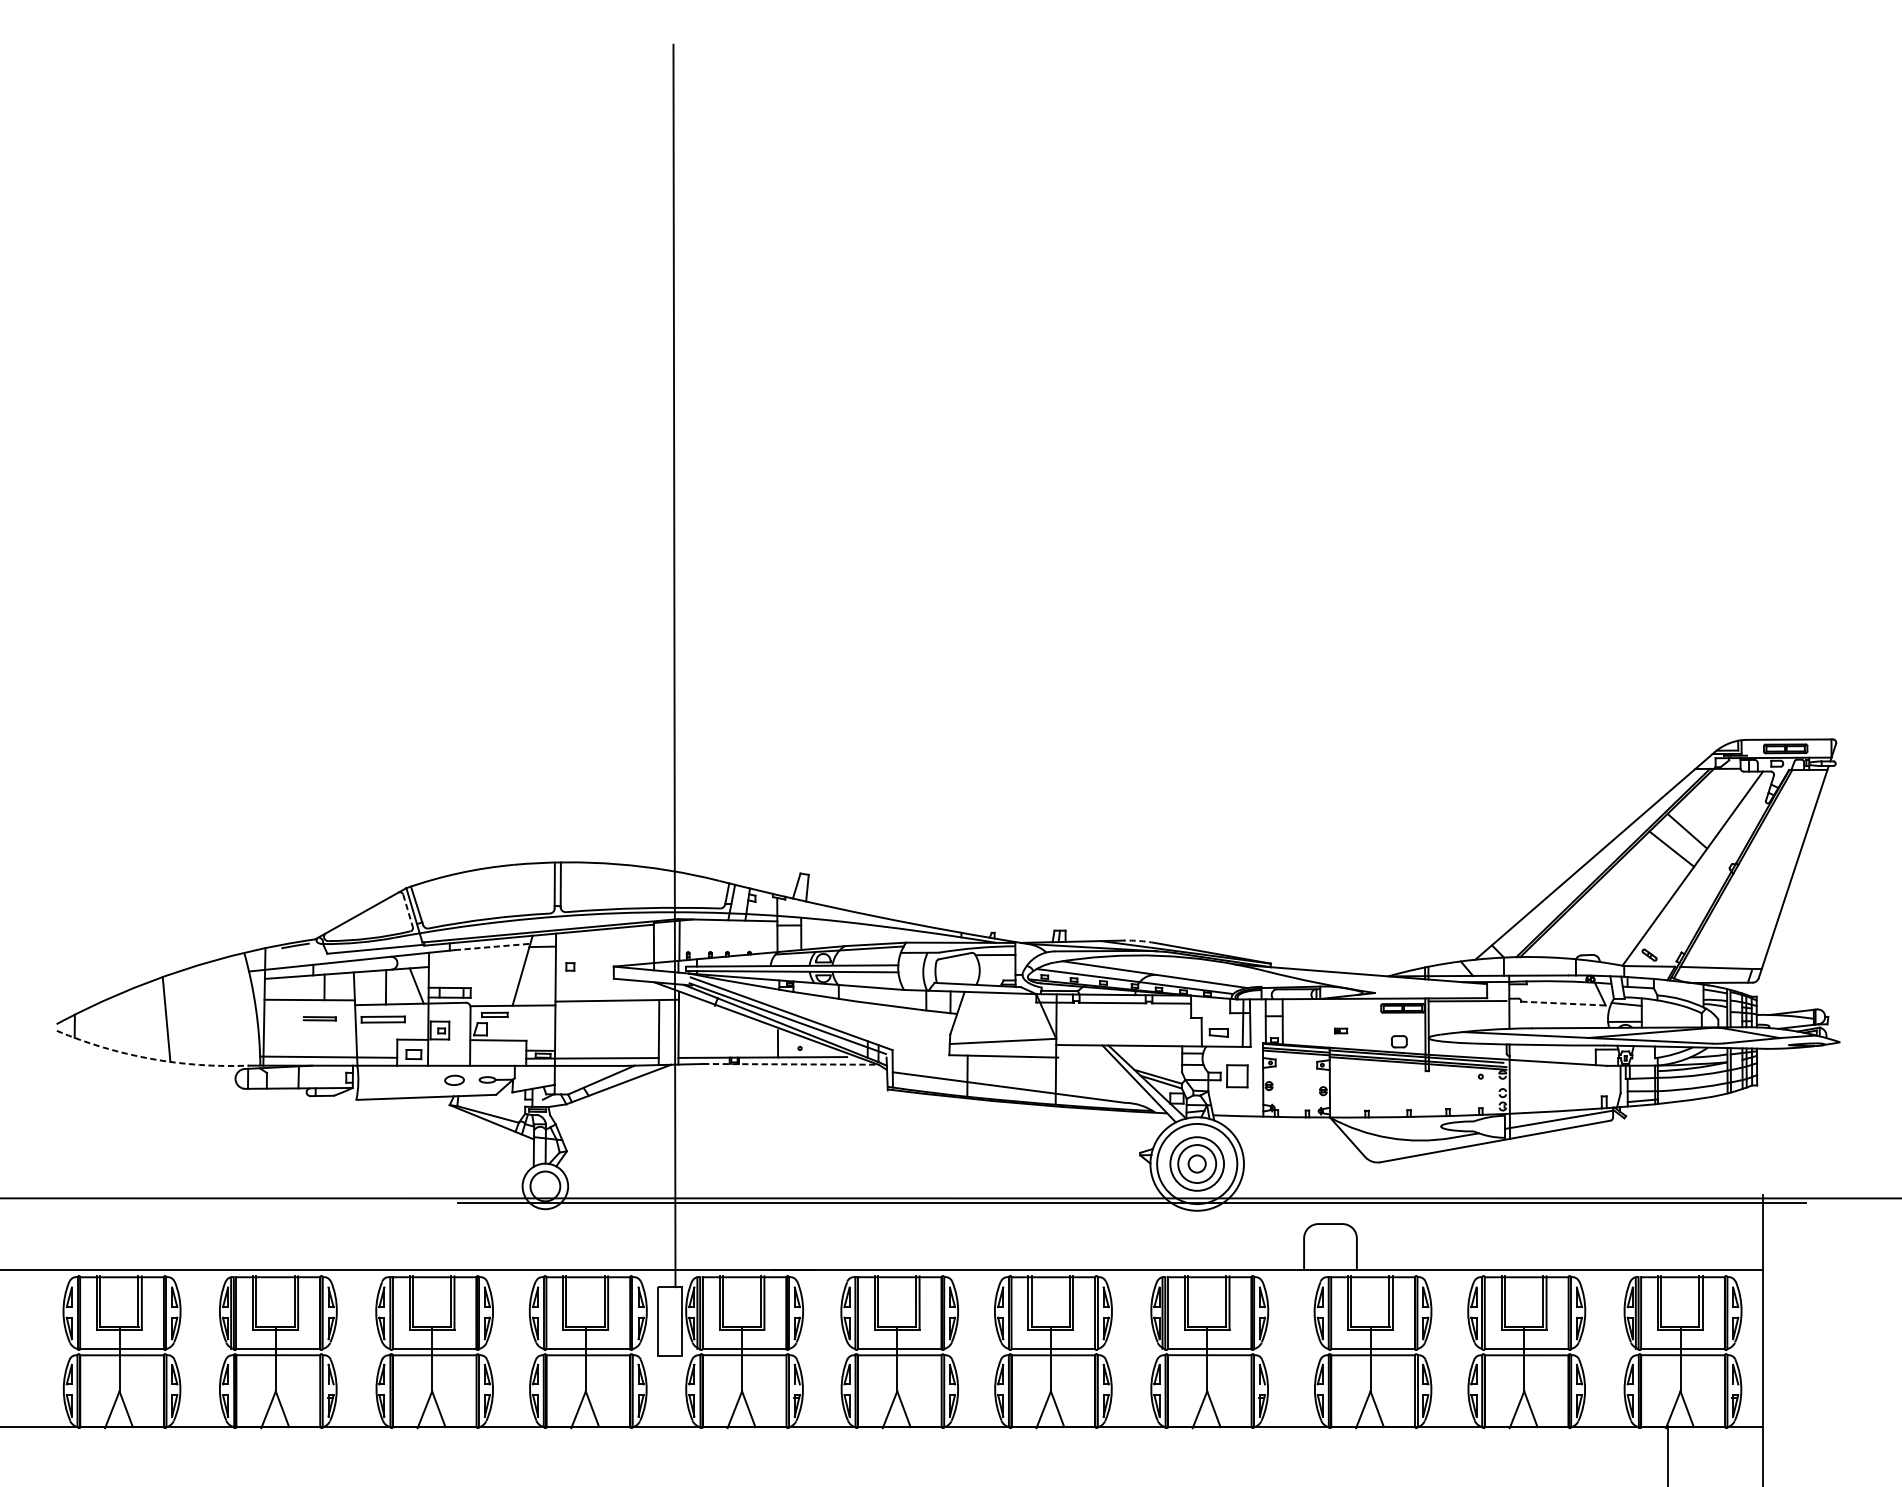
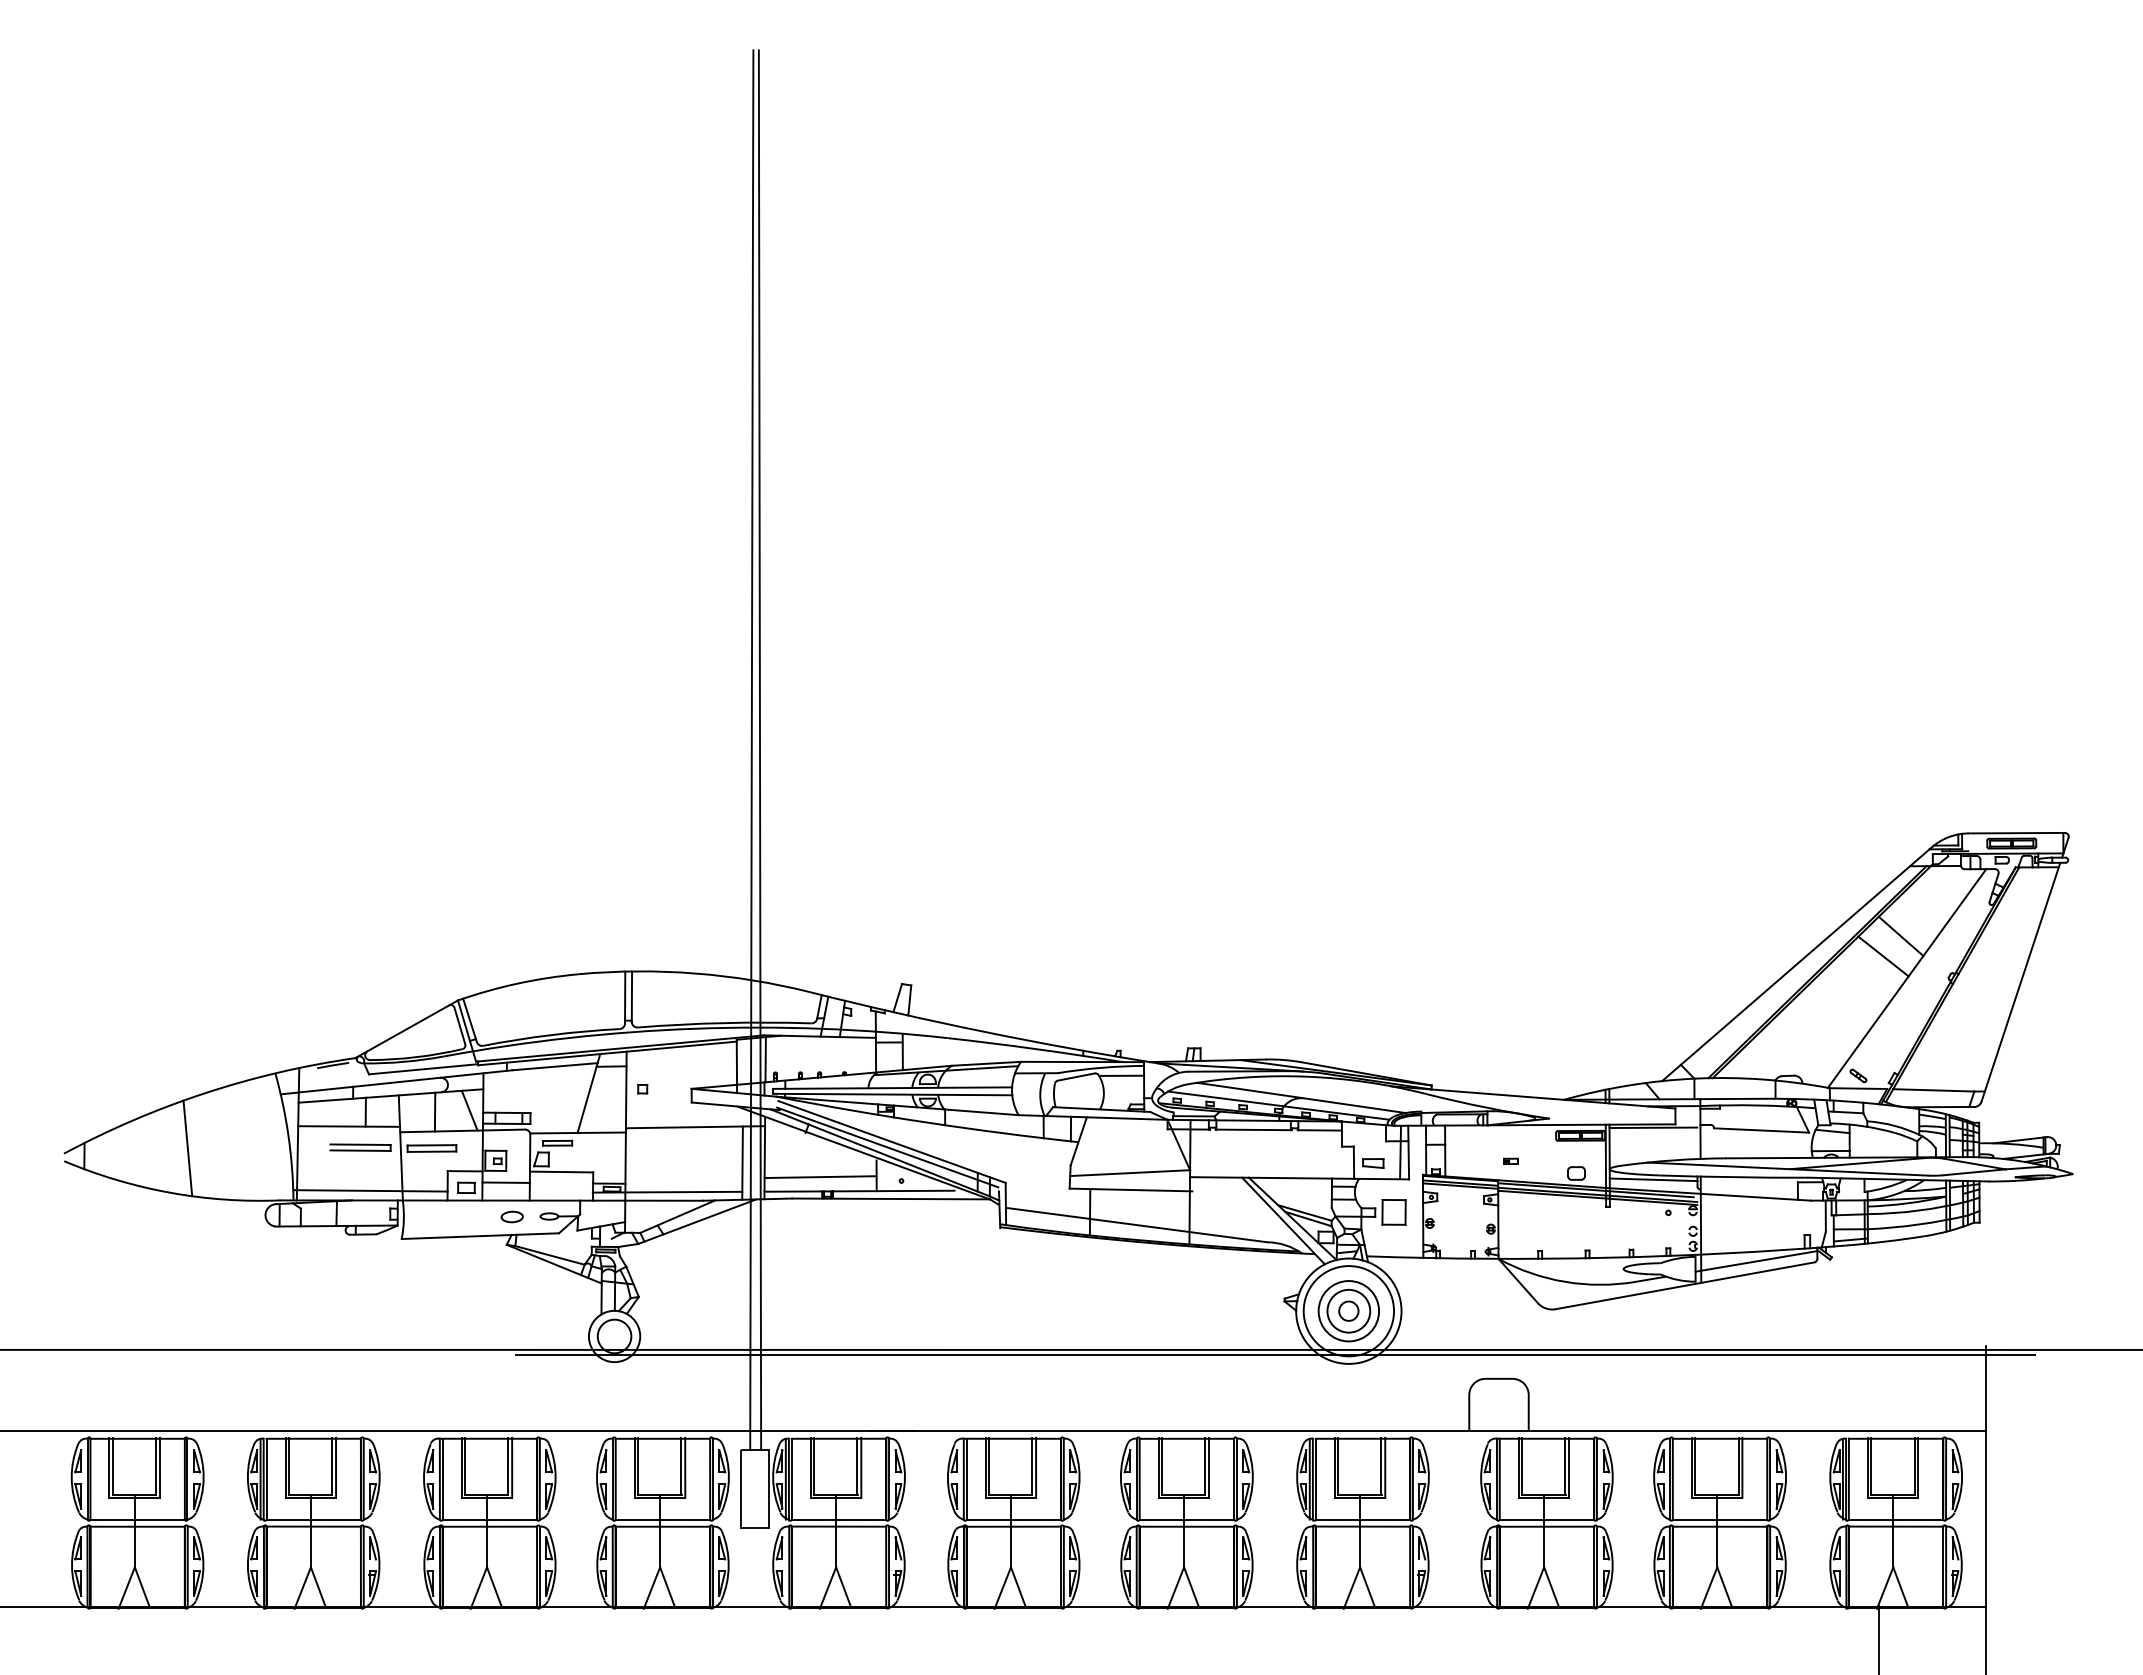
line: (666, 665) -> (751, 749), added
line: (408, 911) -> (460, 1026), dashed -> solid
arc: (1139, 941) -> (1283, 1060), dashed -> solid
line: (492, 946) -> (555, 1066), dashed -> solid
line: (1563, 1003) -> (1761, 1130), dashed -> solid
part: (319, 1018) -> (360, 1147), size x1.67
line: (728, 1045) -> (820, 1177), added
line: (1467, 1047) -> (1653, 1179), added
line: (448, 1049) -> (505, 1182), added
arc: (151, 1058) -> (170, 1192), dashed -> solid
line: (791, 1063) -> (891, 1198), dashed -> solid

